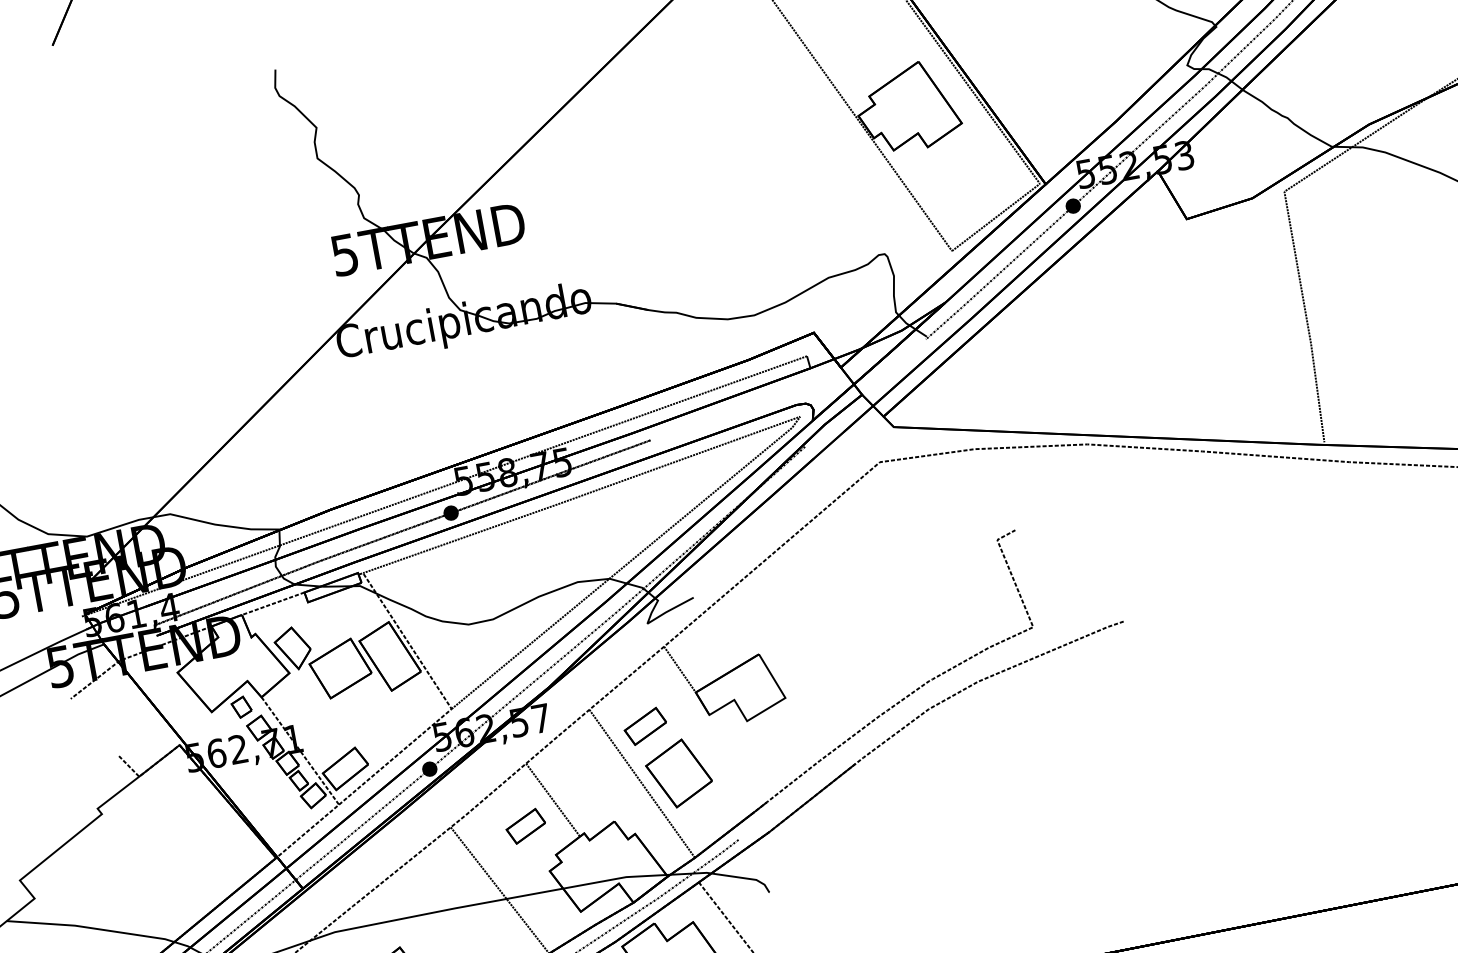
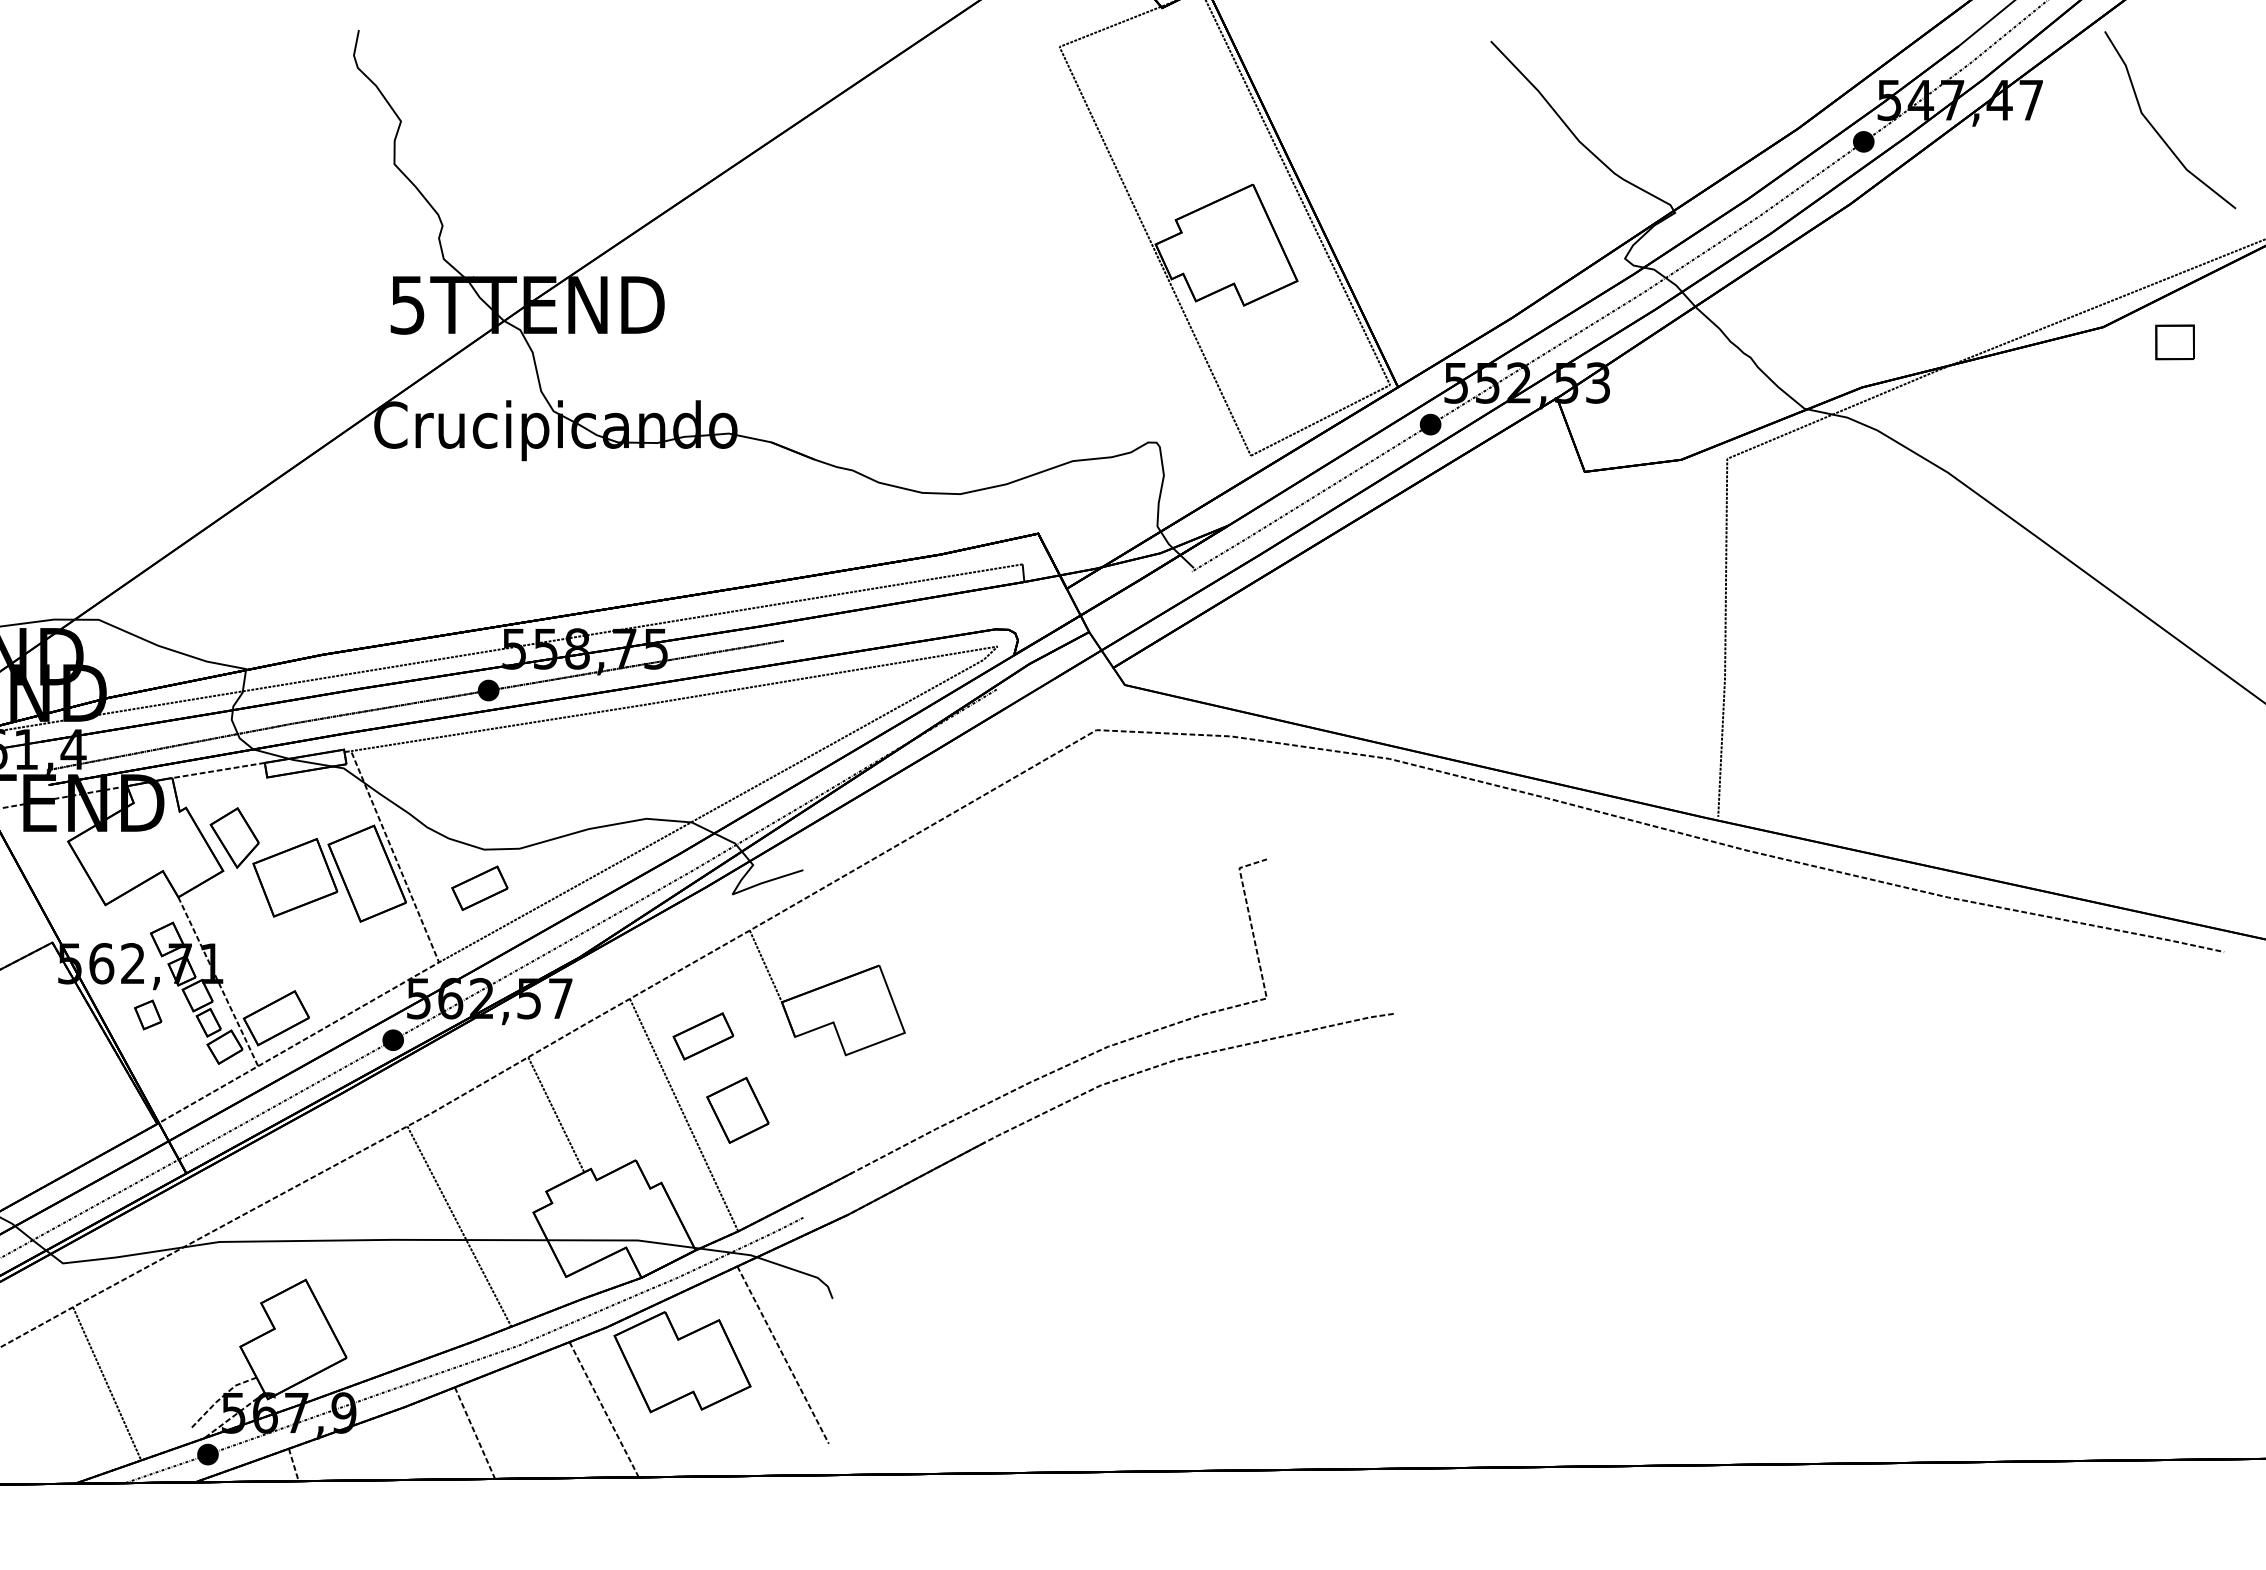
part: (241, 706) -> (148, 1014), moved
part: (678, 773) -> (737, 1110), size x0.7
part: (525, 825) -> (479, 887), moved

